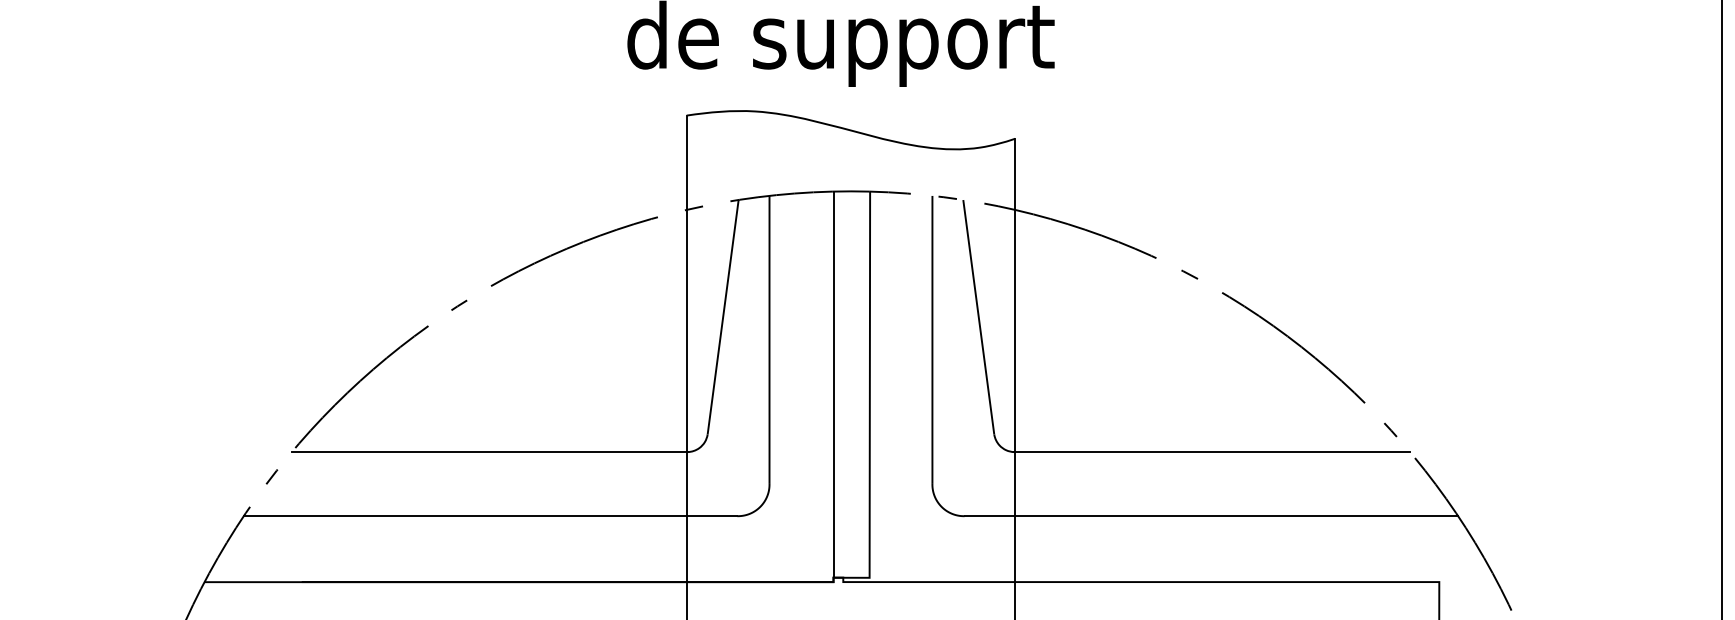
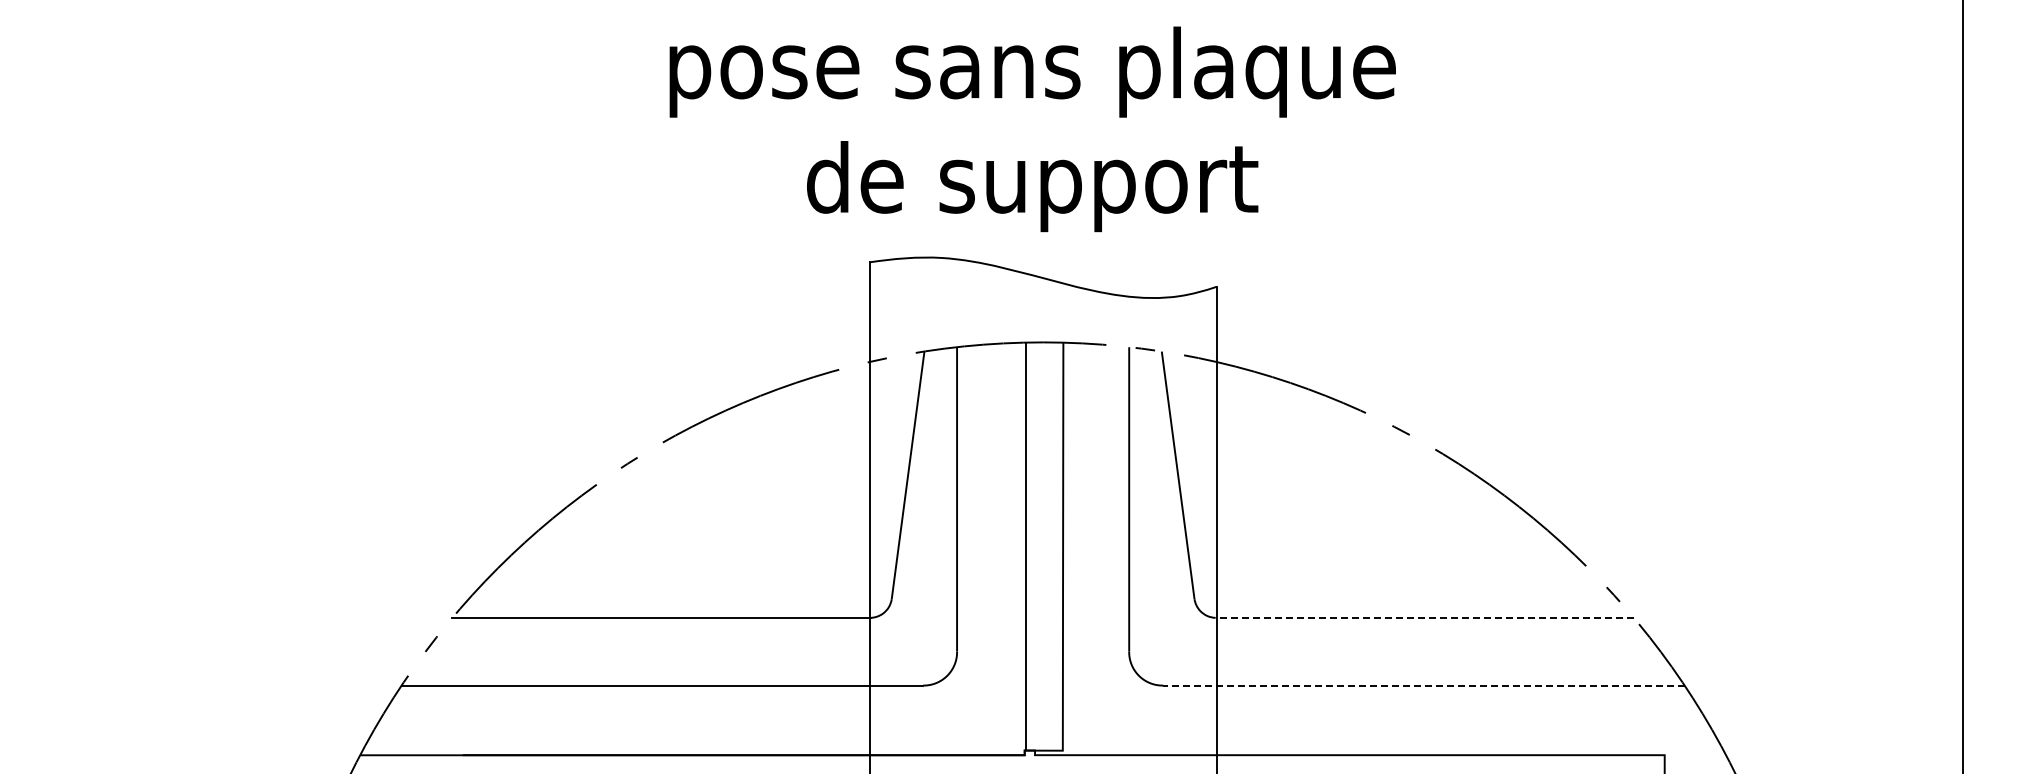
line: (1211, 451) -> (1424, 617), solid -> dashed
line: (1210, 516) -> (1423, 685), solid -> dashed

